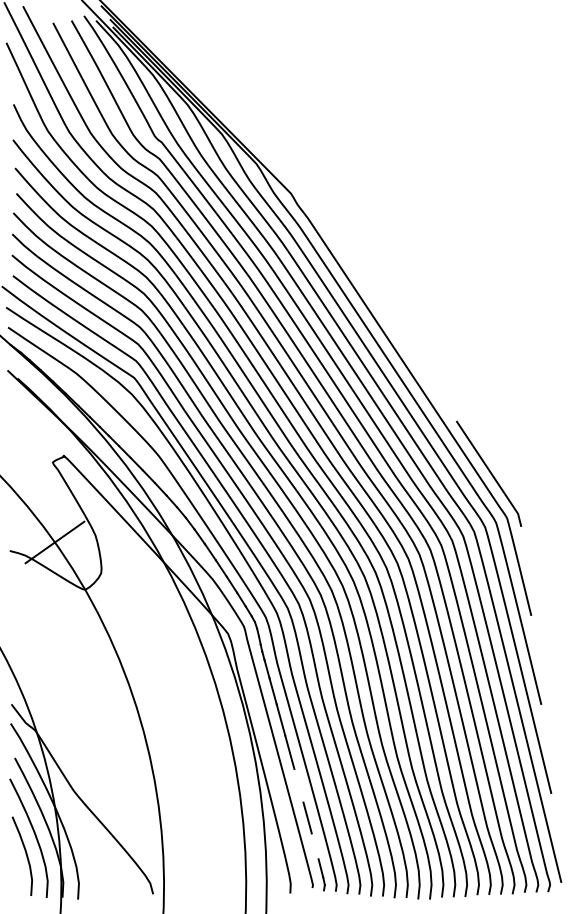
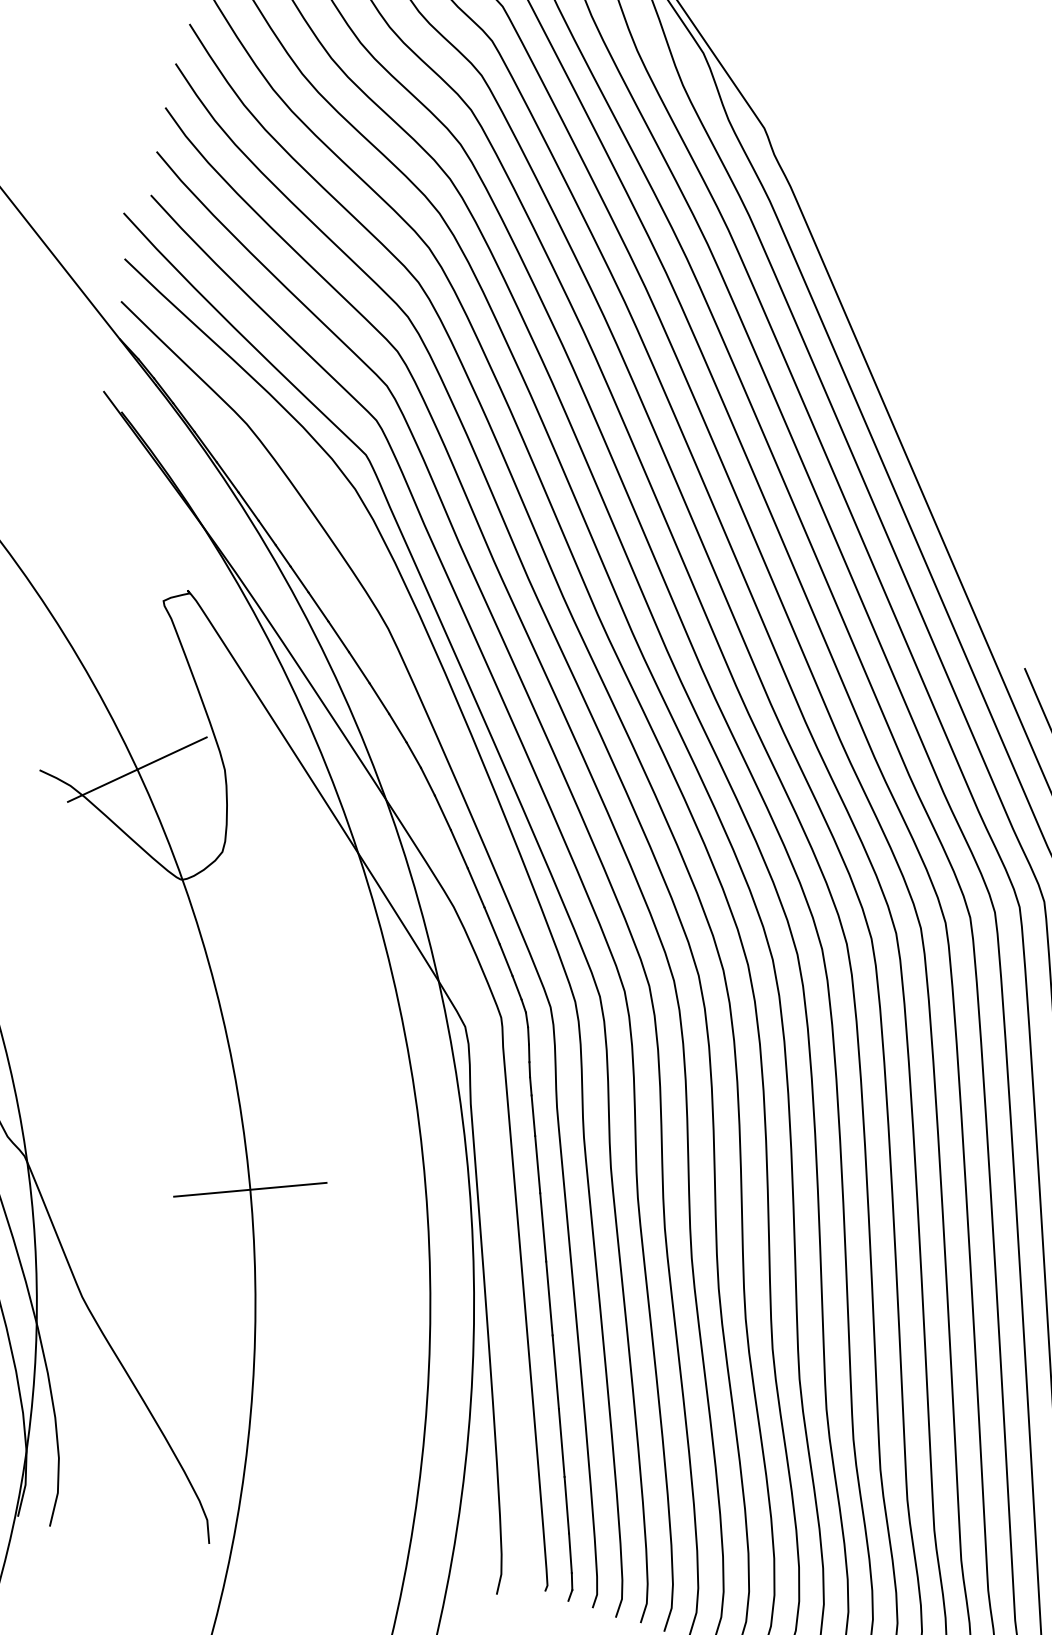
line: (142, 726) -> (250, 1188), added
line: (298, 785) -> (554, 1371), added
line: (314, 846) -> (565, 1505), added

